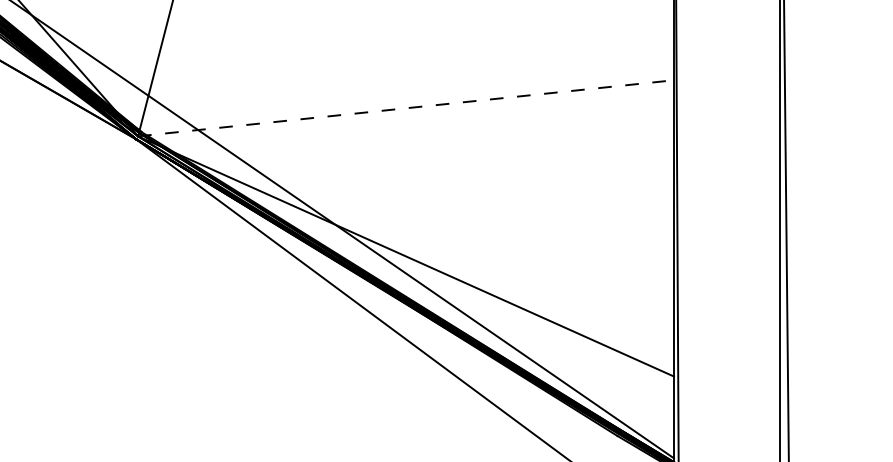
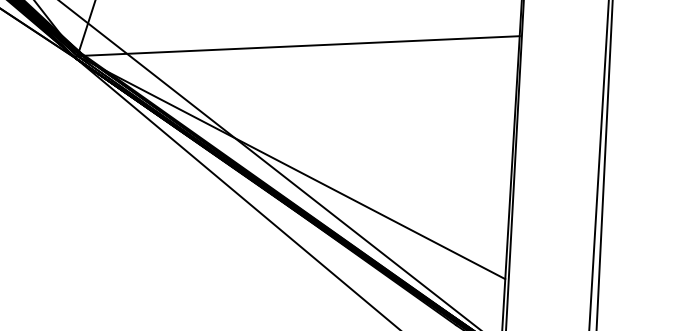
line: (406, 108) -> (299, 46), dashed -> solid

